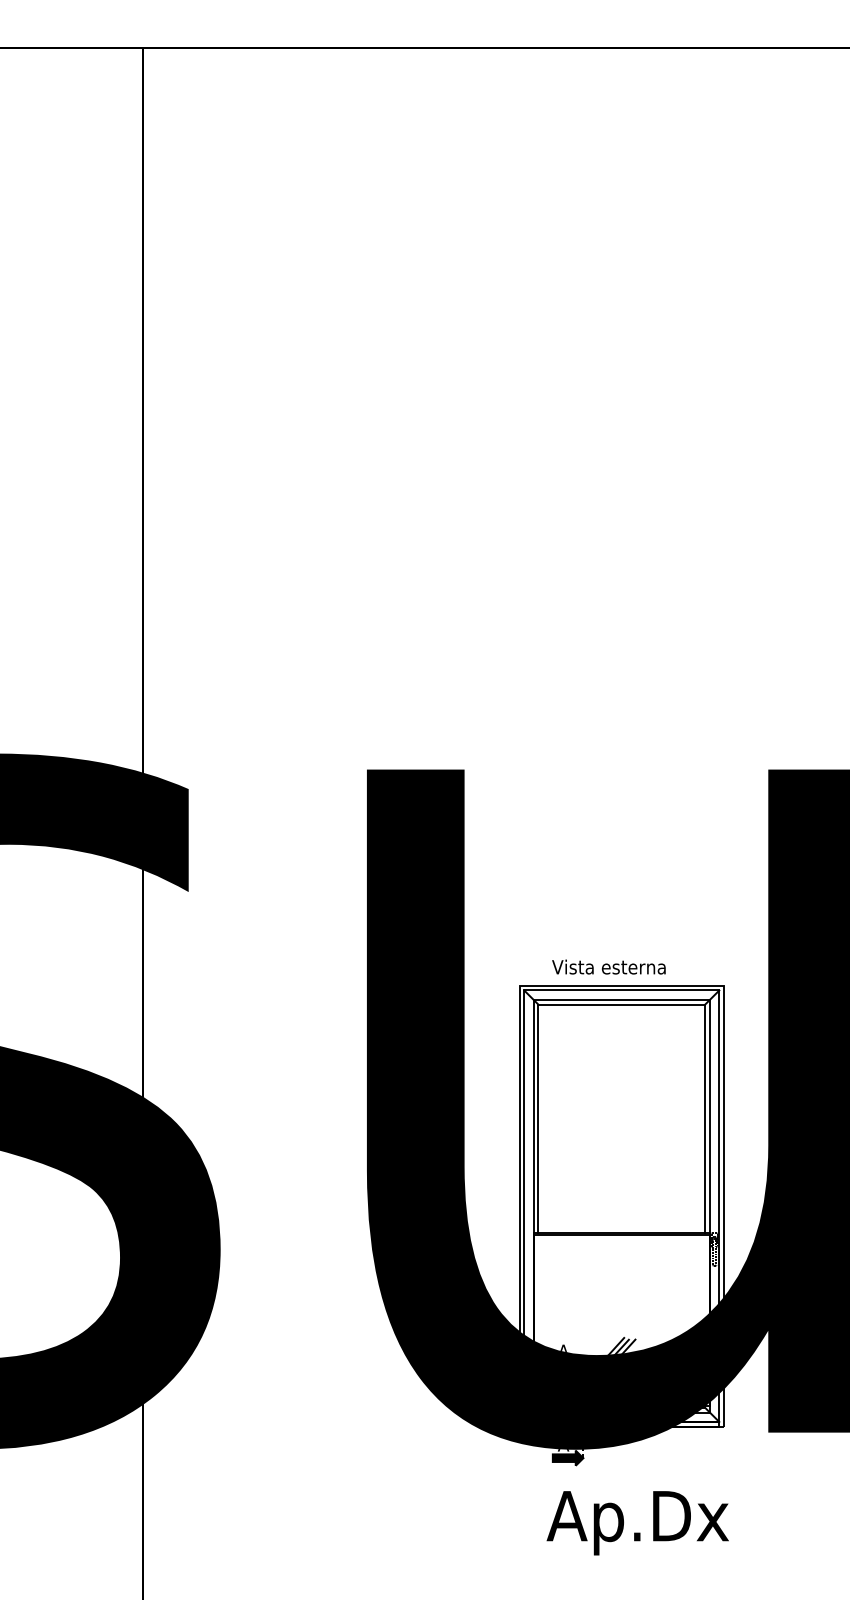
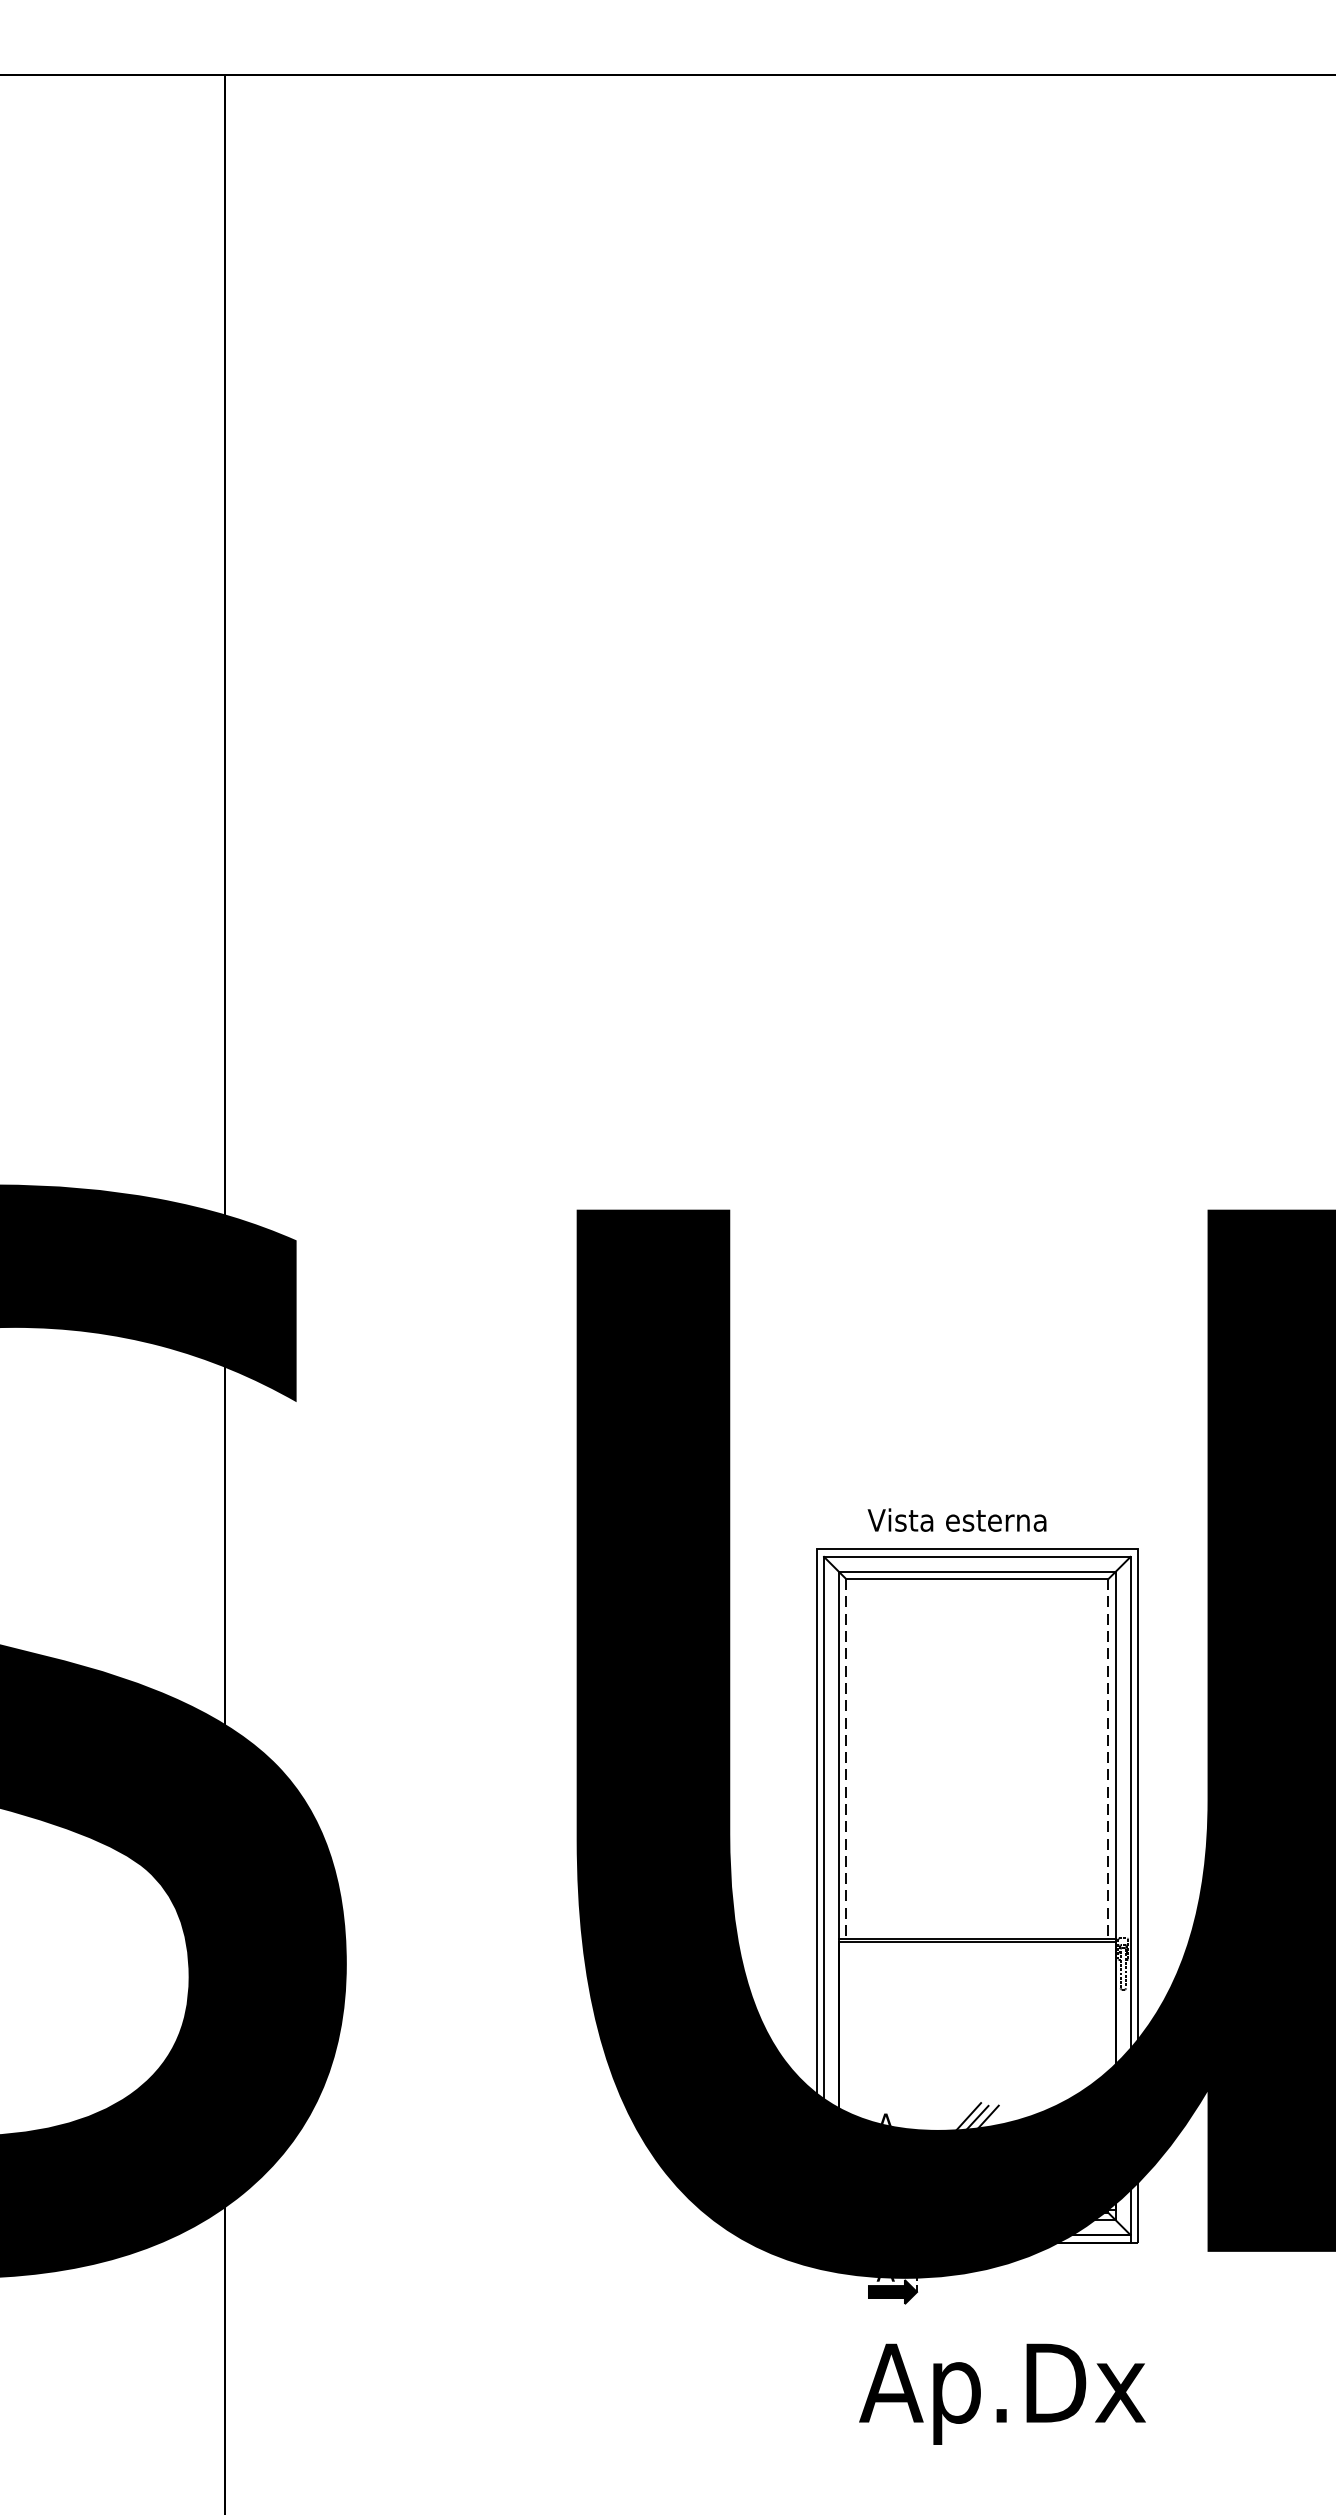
line: (538, 1119) -> (846, 1759), solid -> dashed
line: (705, 1119) -> (1108, 1759), solid -> dashed

